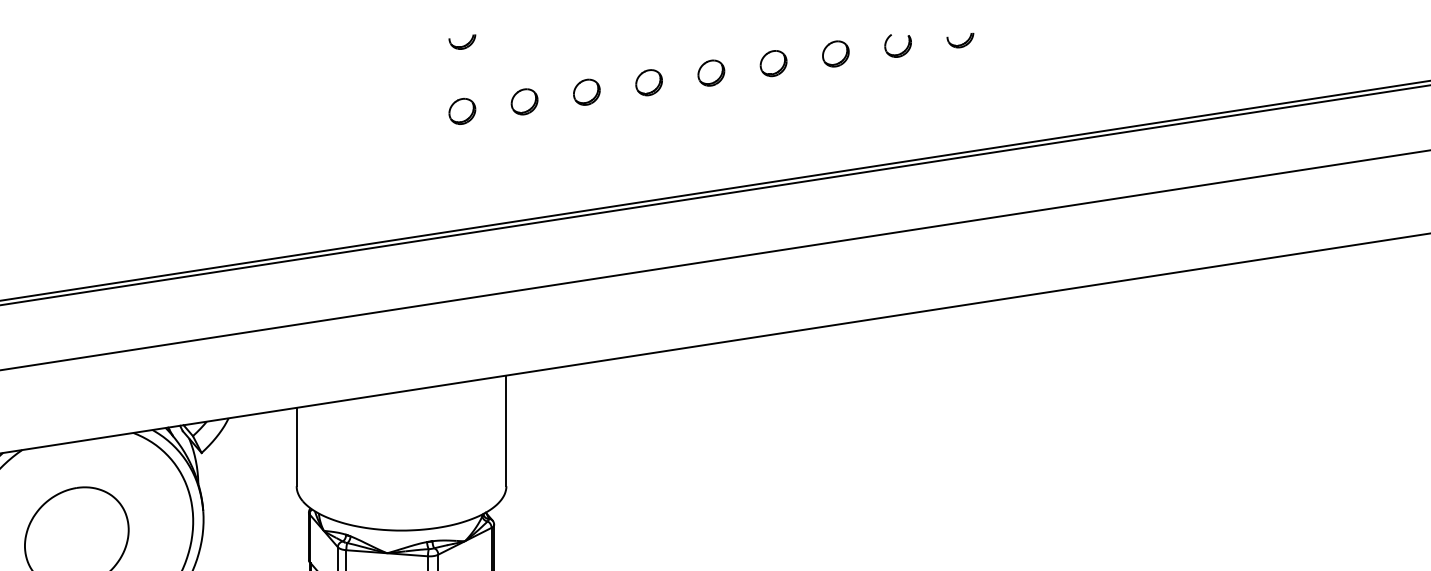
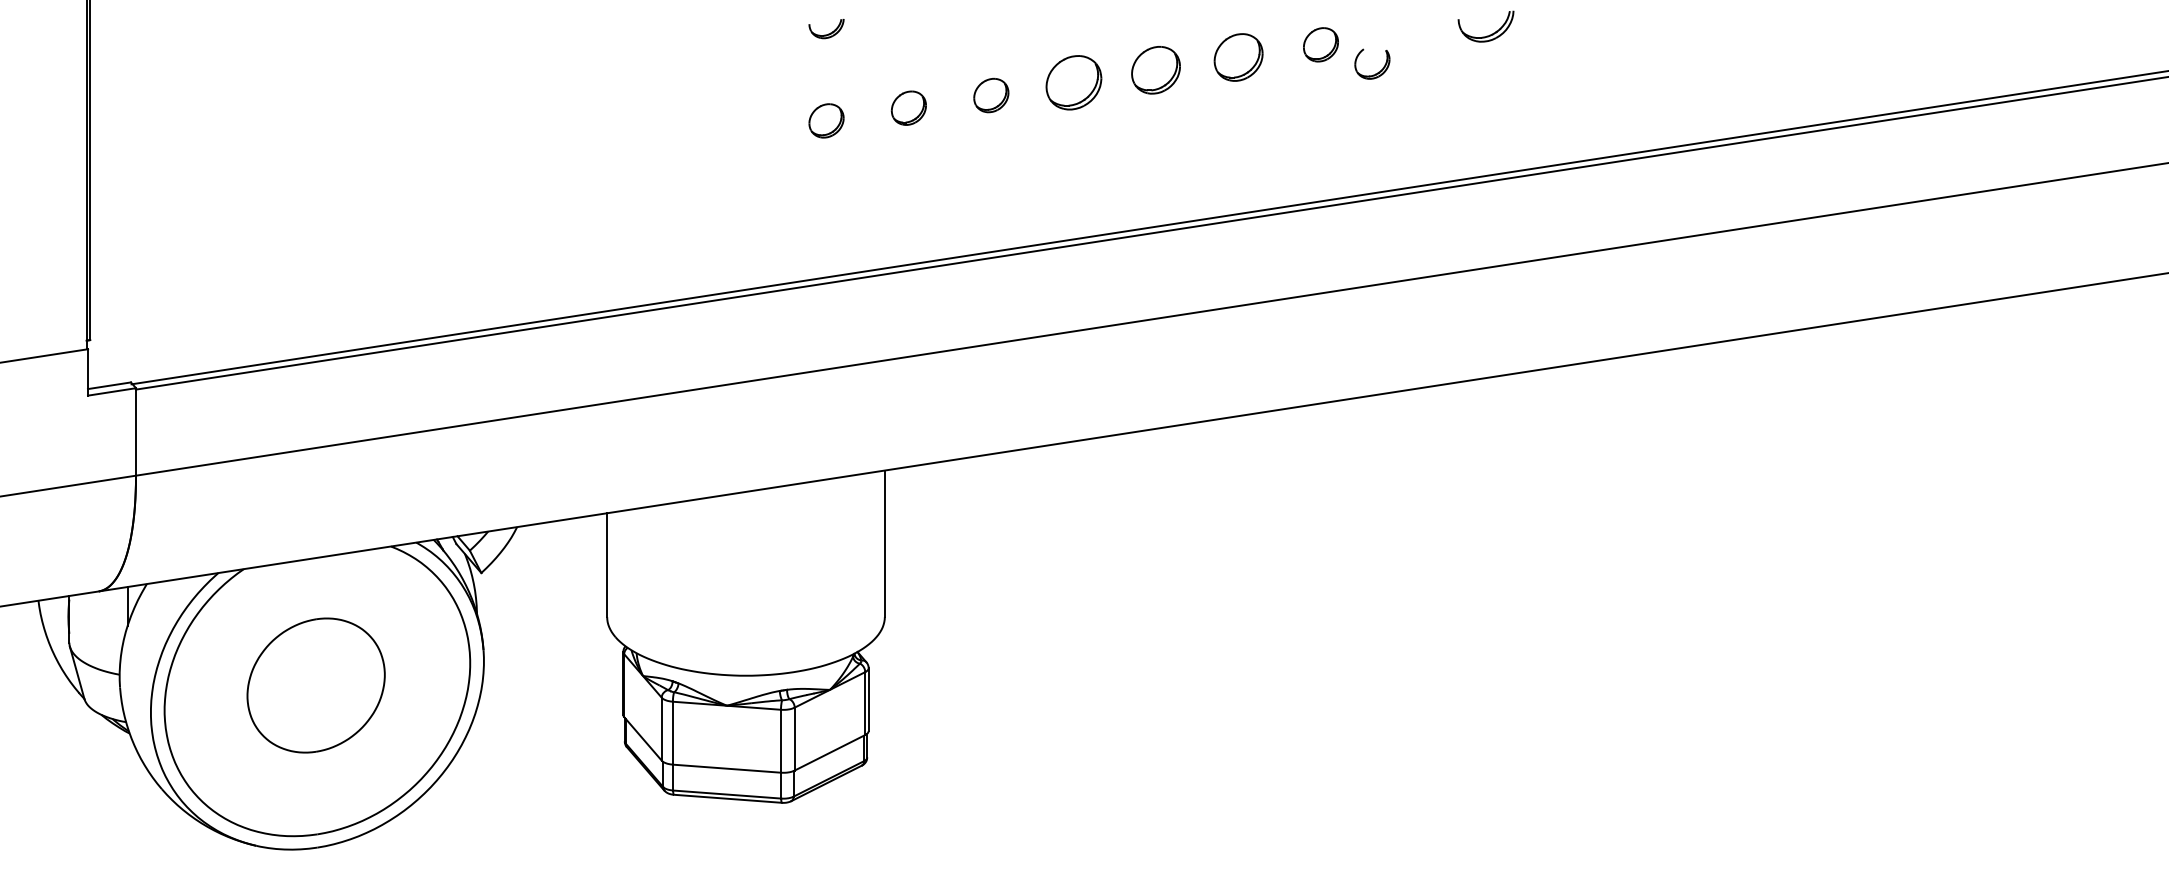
part: (960, 40) -> (1485, 26), size x1.6
part: (902, 51) -> (1378, 71), moved
part: (773, 63) -> (1238, 57), size x1.4
part: (711, 72) -> (1156, 69), size x1.4
part: (648, 82) -> (1073, 82), size x1.6

